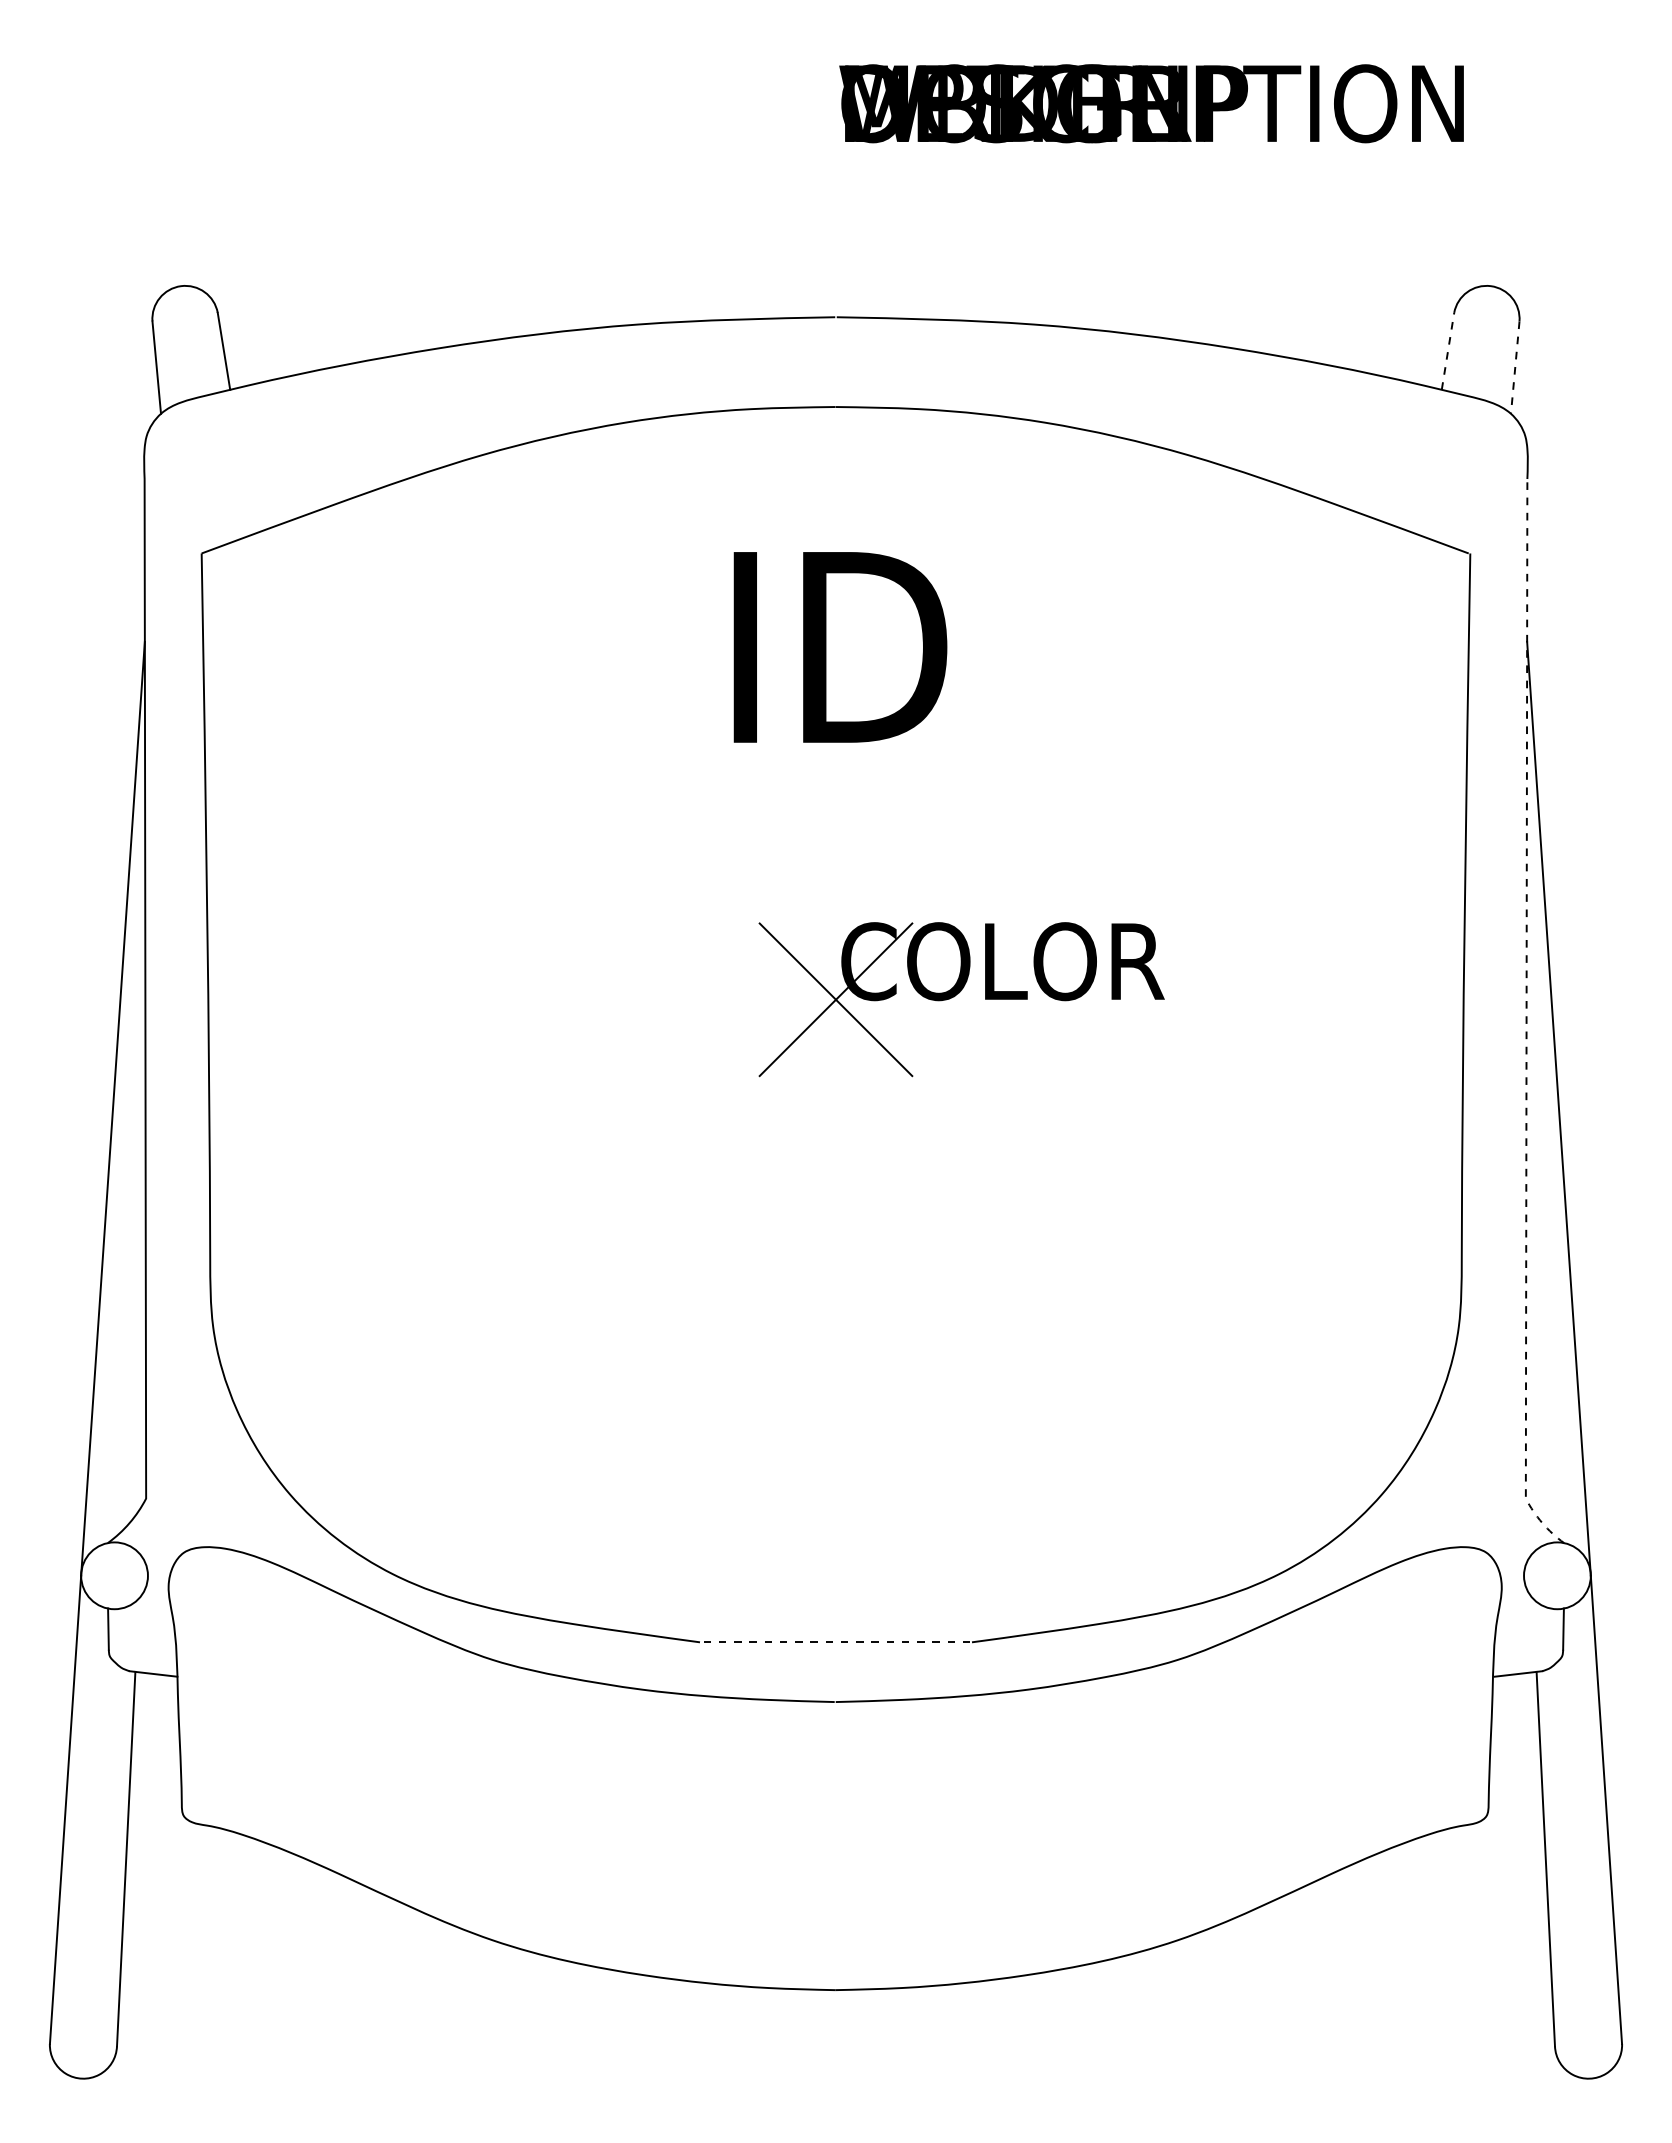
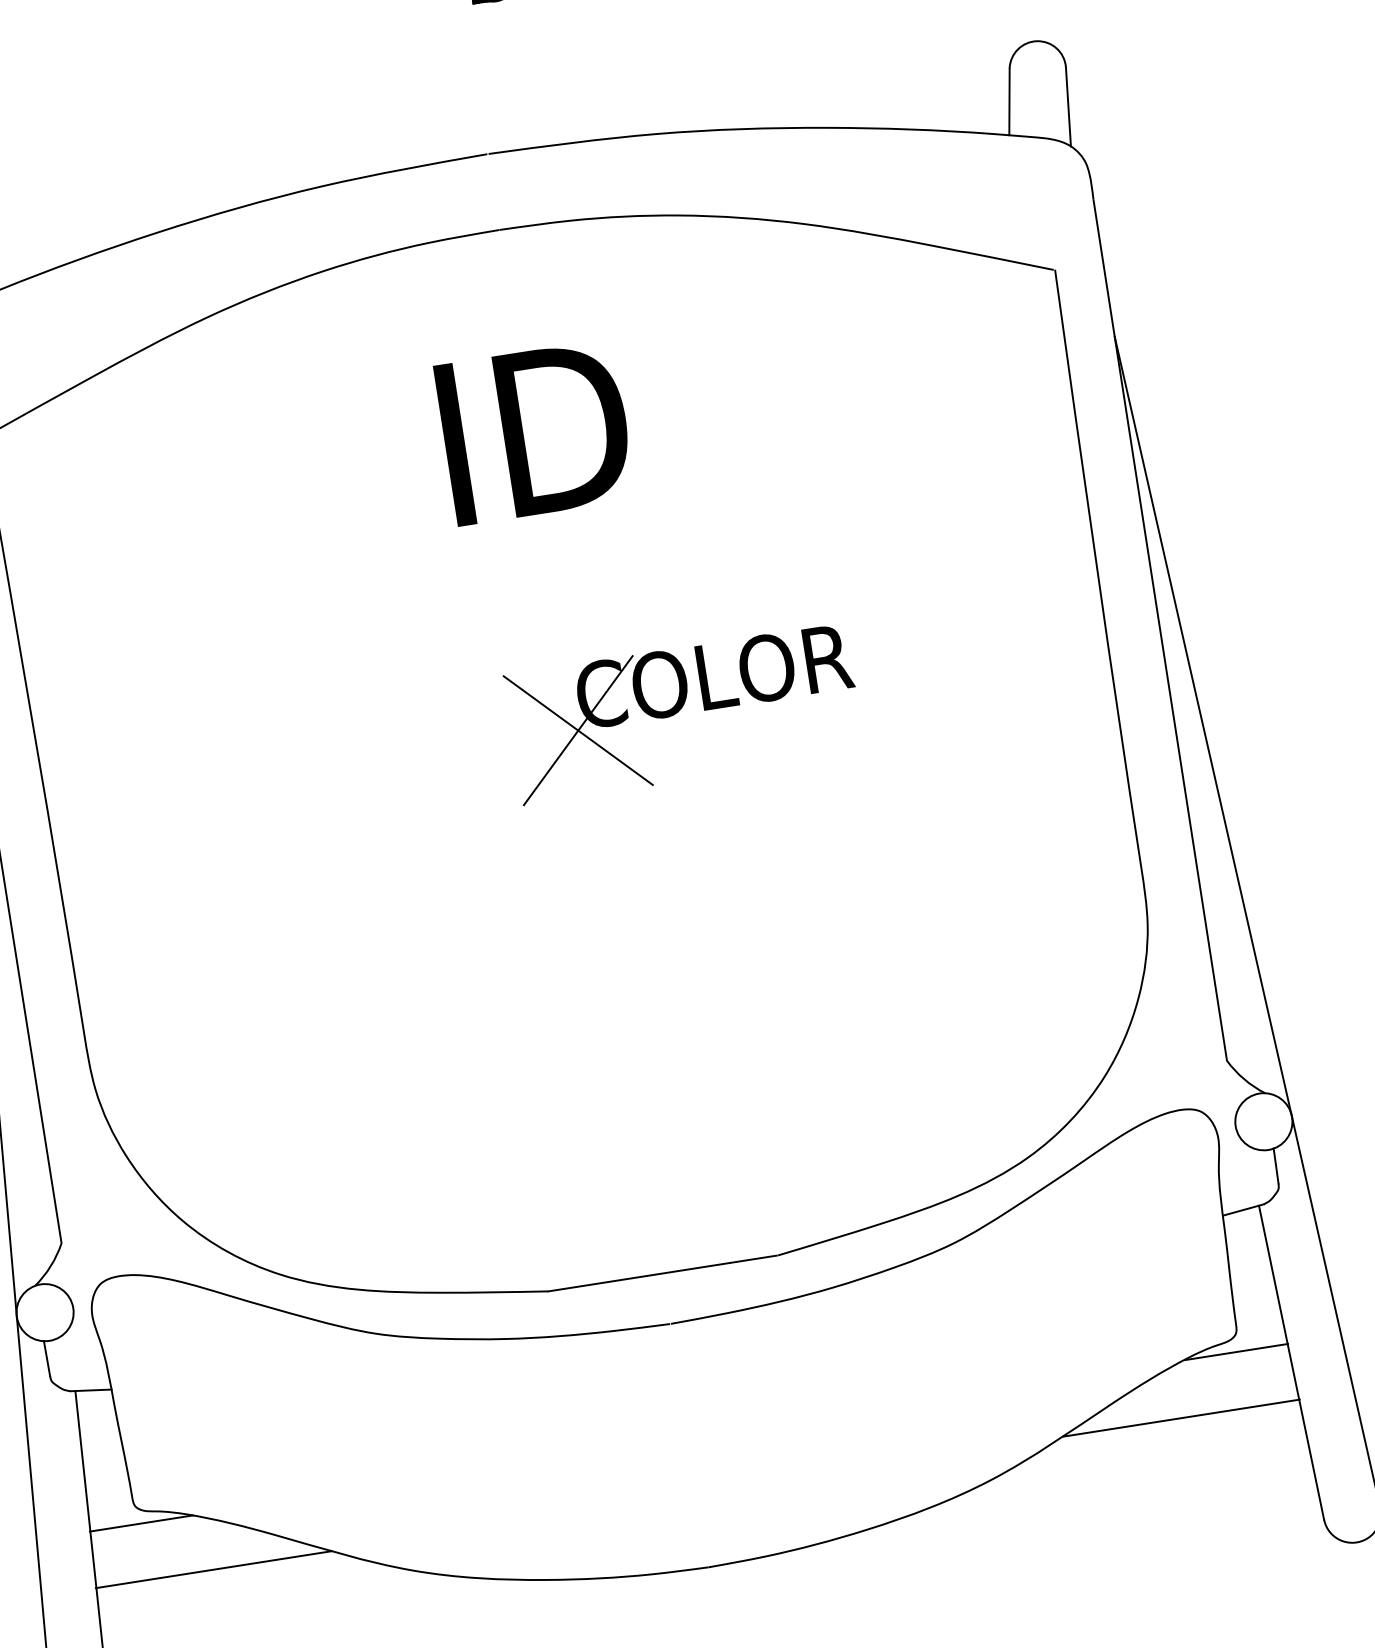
line: (1448, 351) -> (1009, 102), dashed -> solid
line: (1515, 368) -> (1068, 107), dashed -> solid
line: (1526, 1024) -> (1164, 660), dashed -> solid
line: (834, 1642) -> (662, 1273), dashed -> solid
line: (187, 1836) -> (141, 1523), added
line: (1484, 1836) -> (1236, 1351), added
line: (262, 1903) -> (213, 1569), added
line: (1408, 1903) -> (1181, 1418), added

